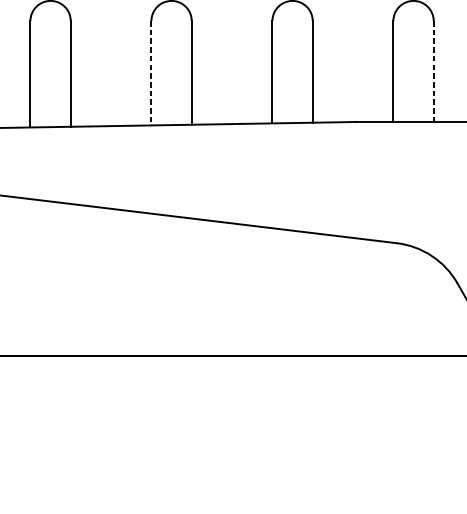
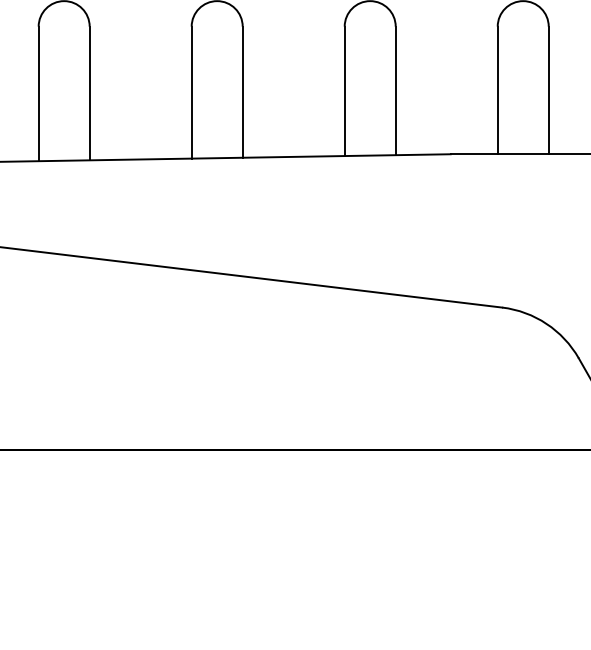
line: (433, 71) -> (548, 90), dashed -> solid
line: (151, 73) -> (191, 92), dashed -> solid

